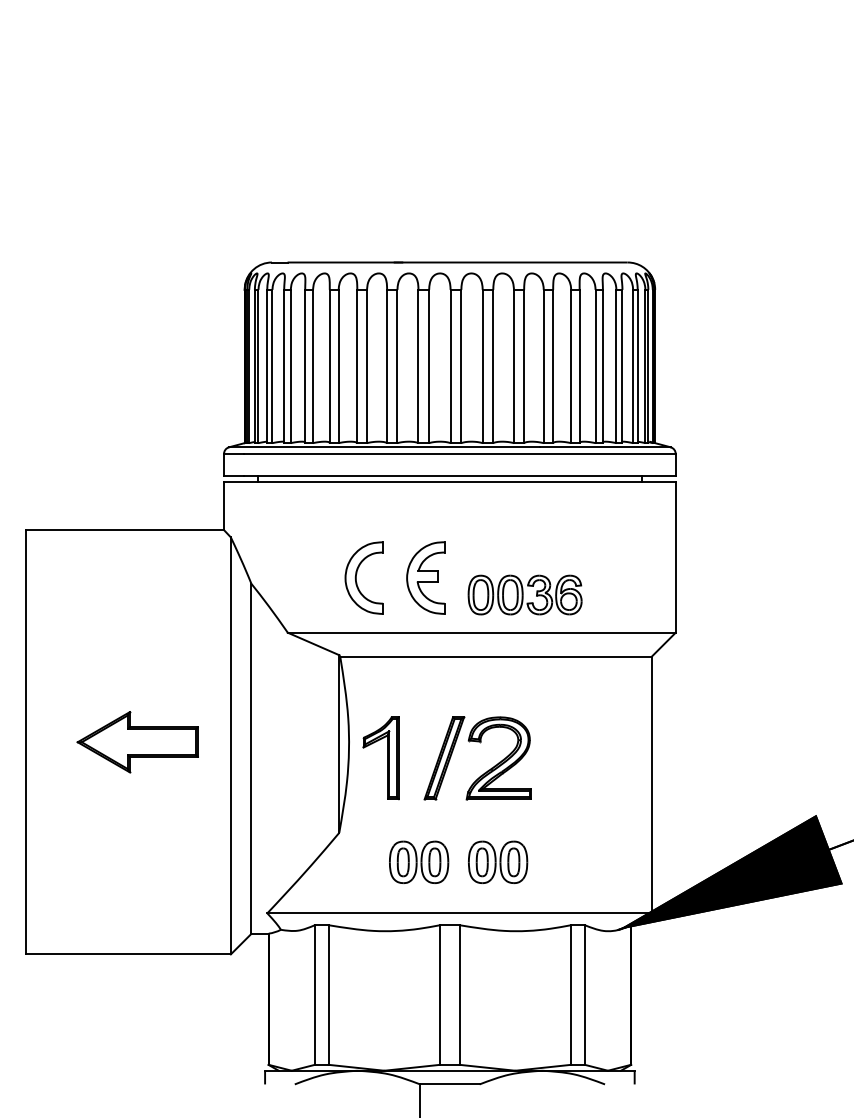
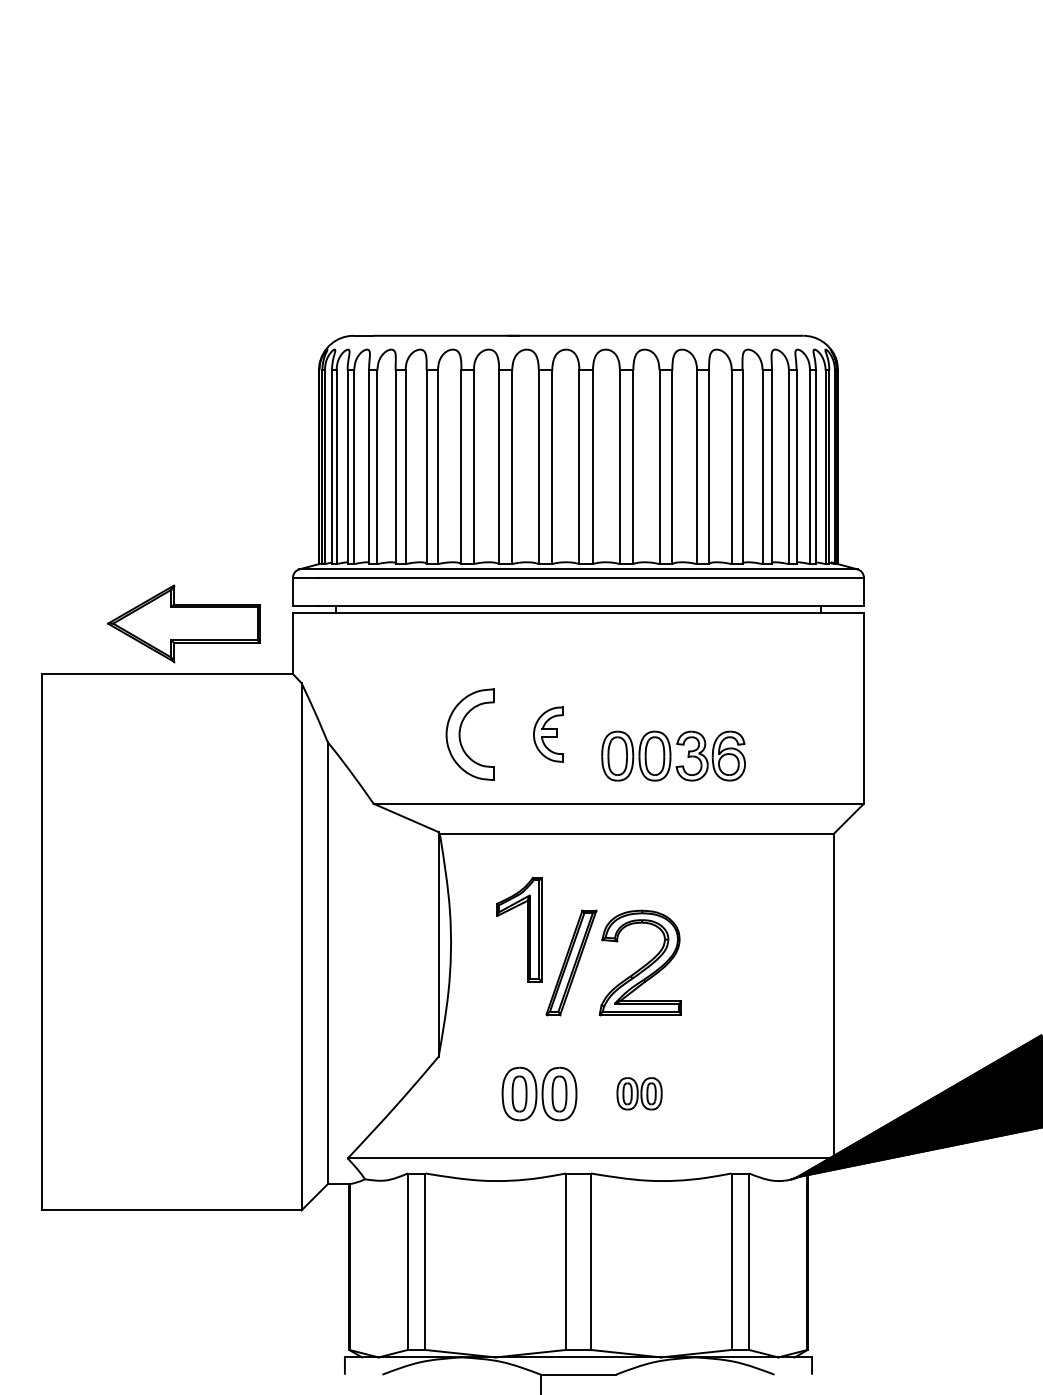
part: (425, 577) -> (547, 733), size x0.6
part: (137, 742) -> (183, 623), moved
part: (387, 758) -> (527, 929), moved
part: (498, 861) -> (639, 1092), size x0.6

